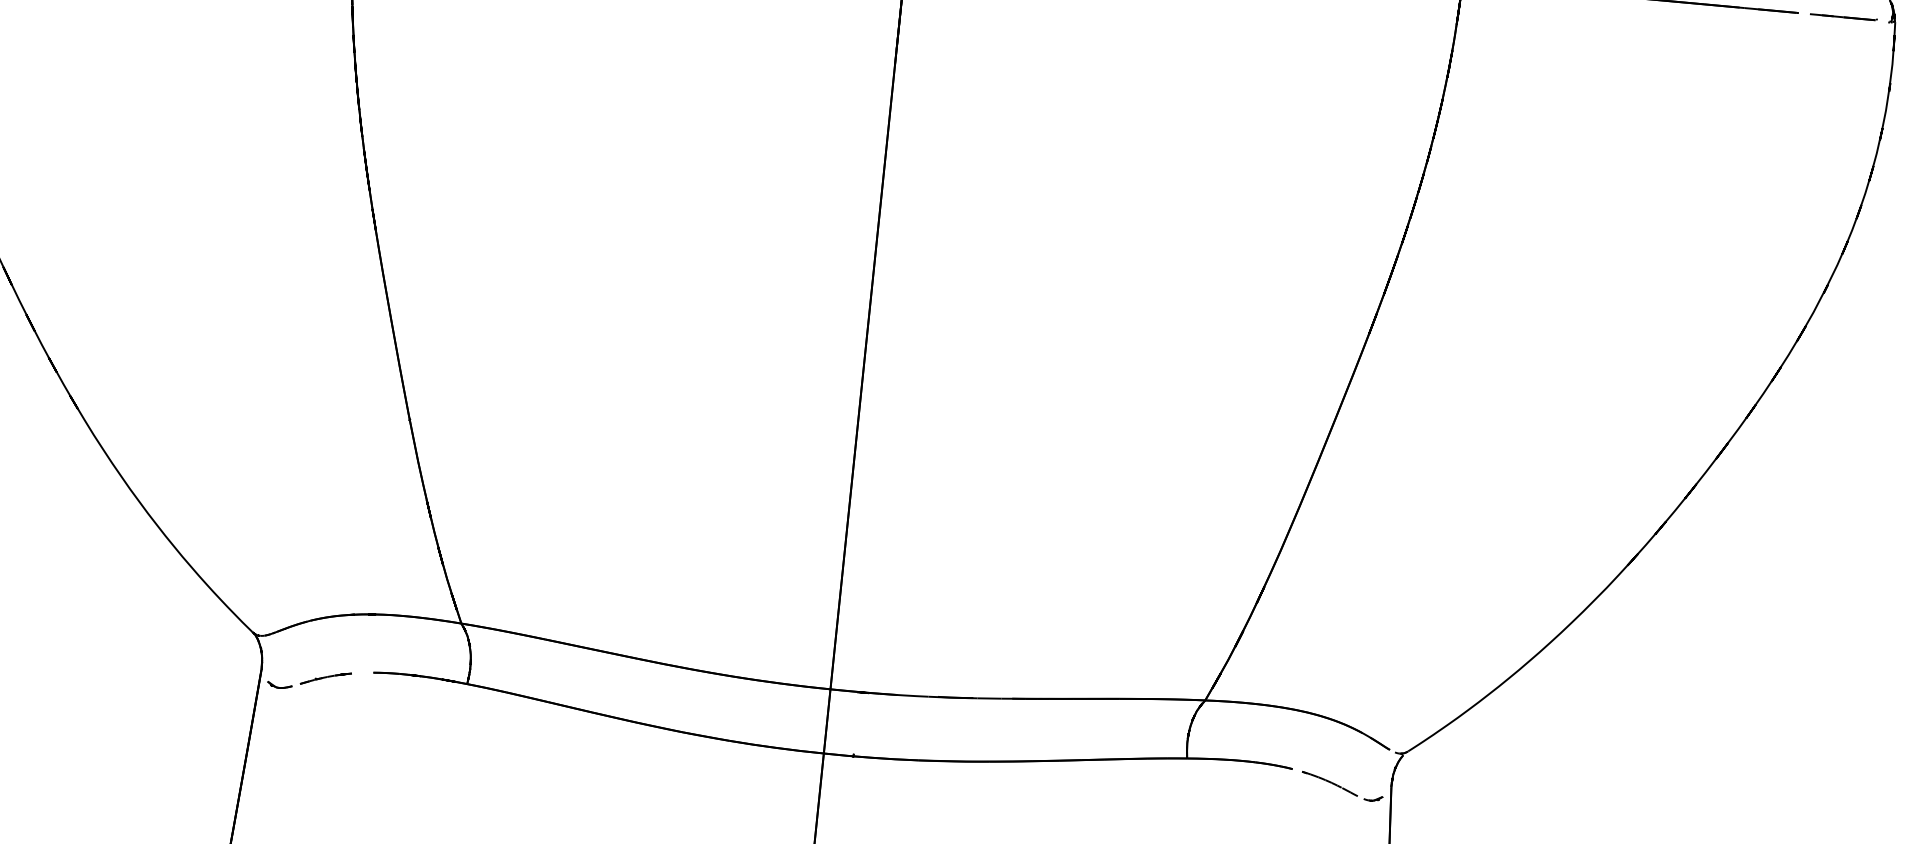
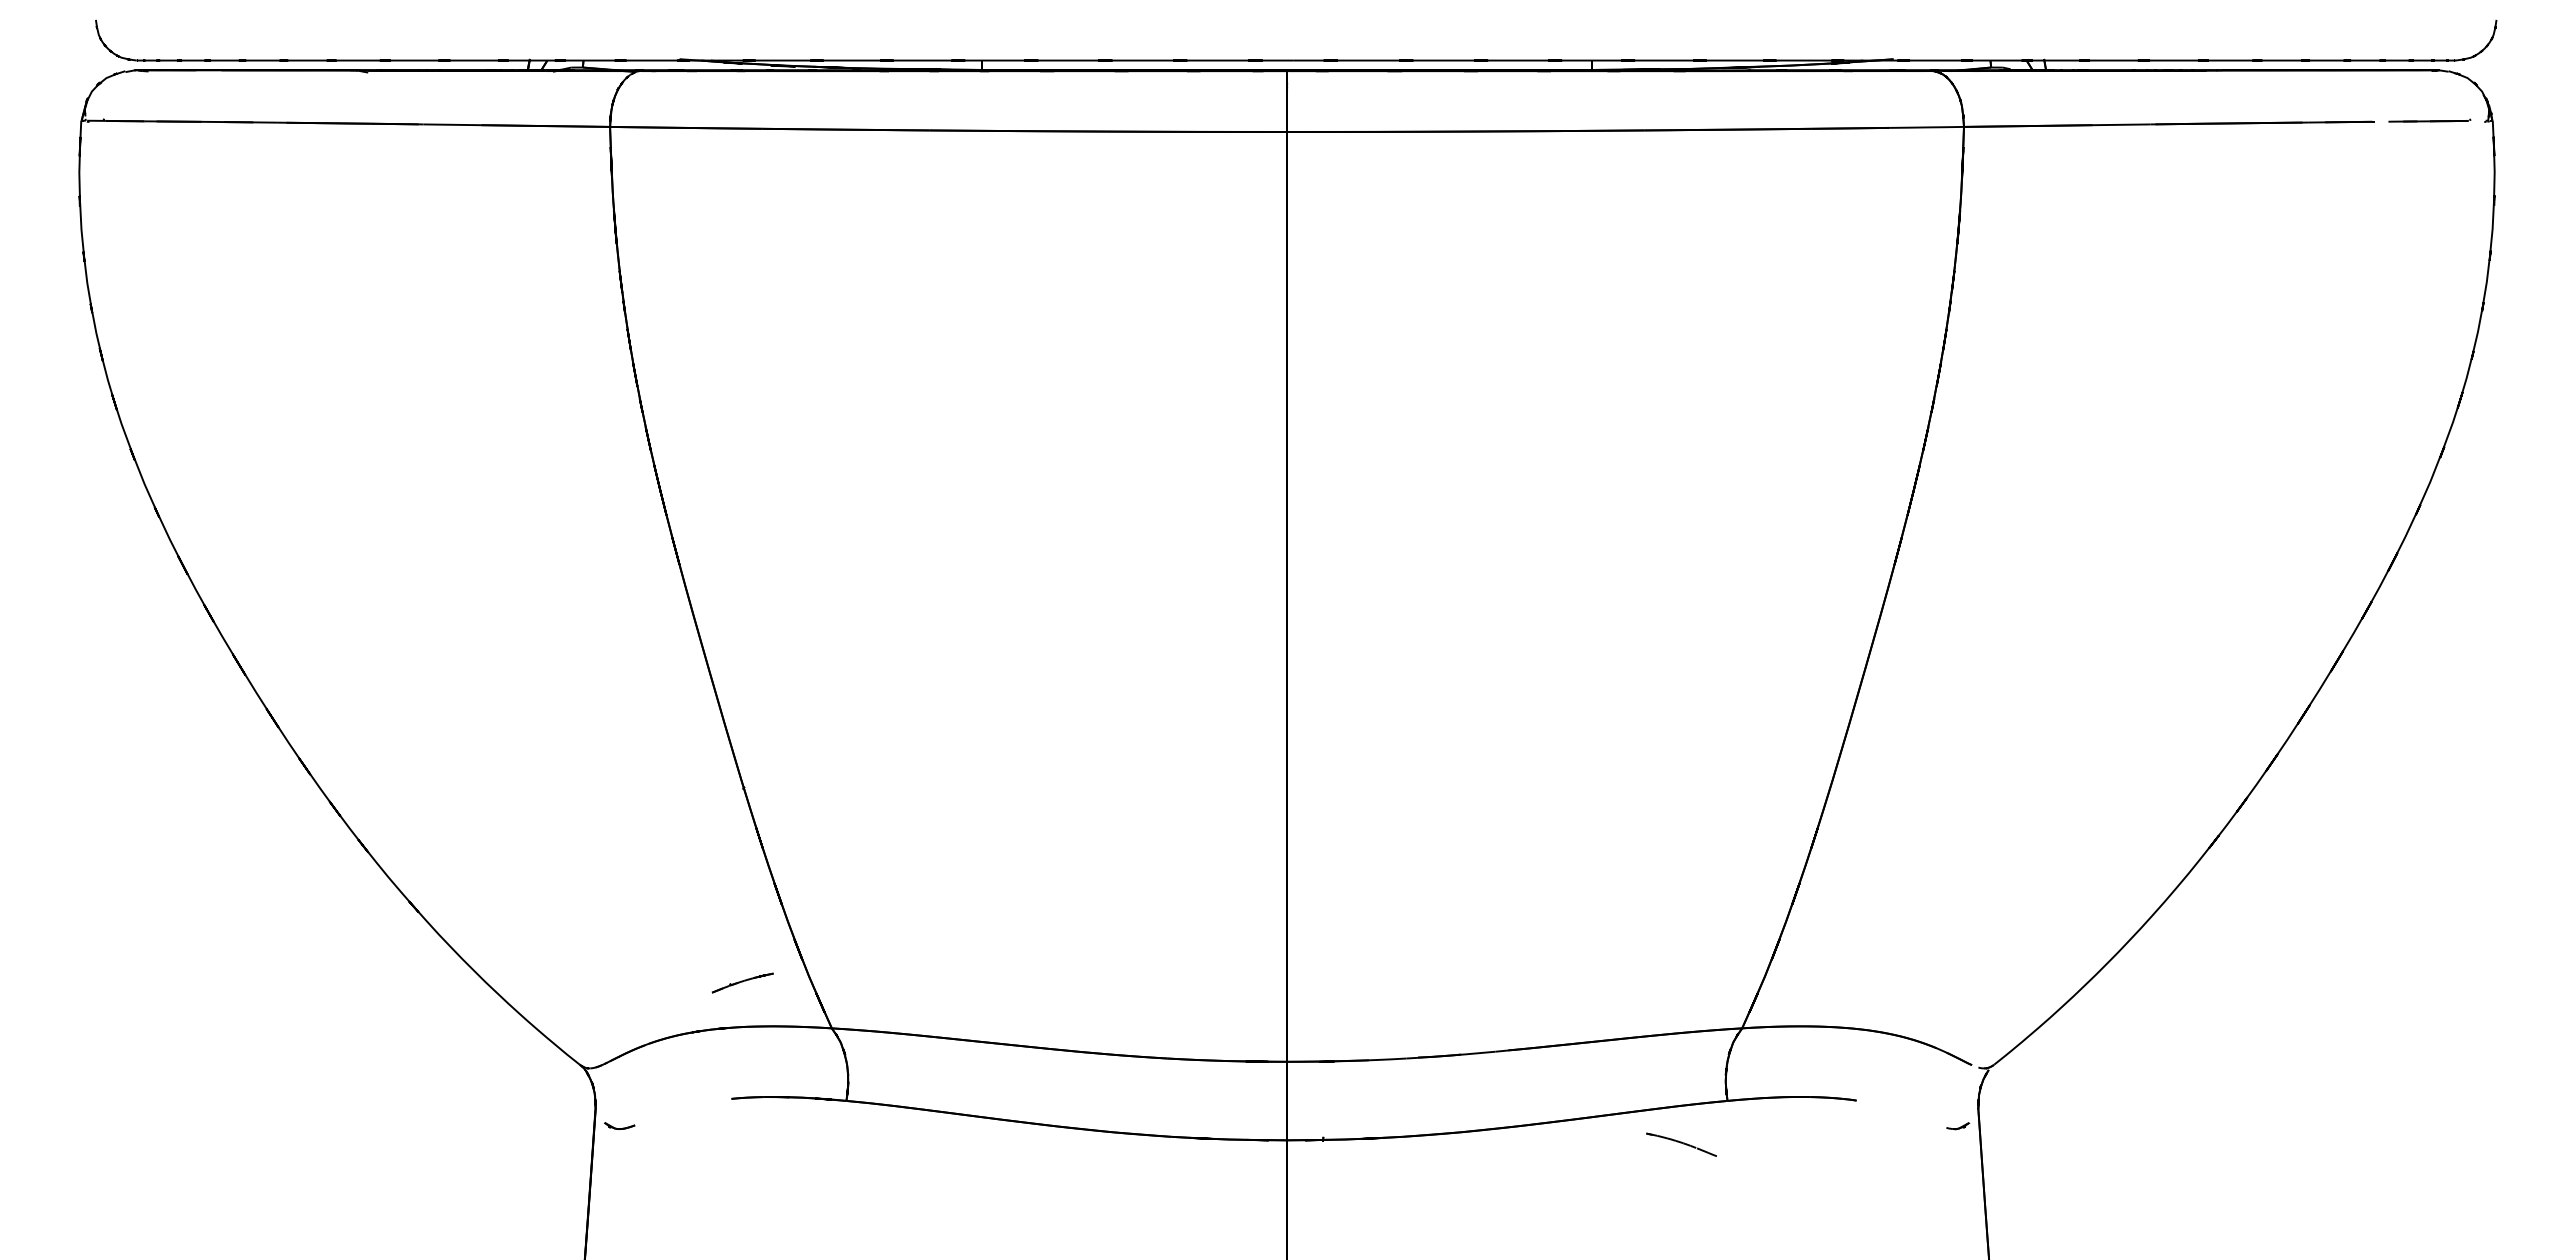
part: (325, 678) -> (742, 982), moved
part: (1329, 783) -> (1681, 1144), moved

